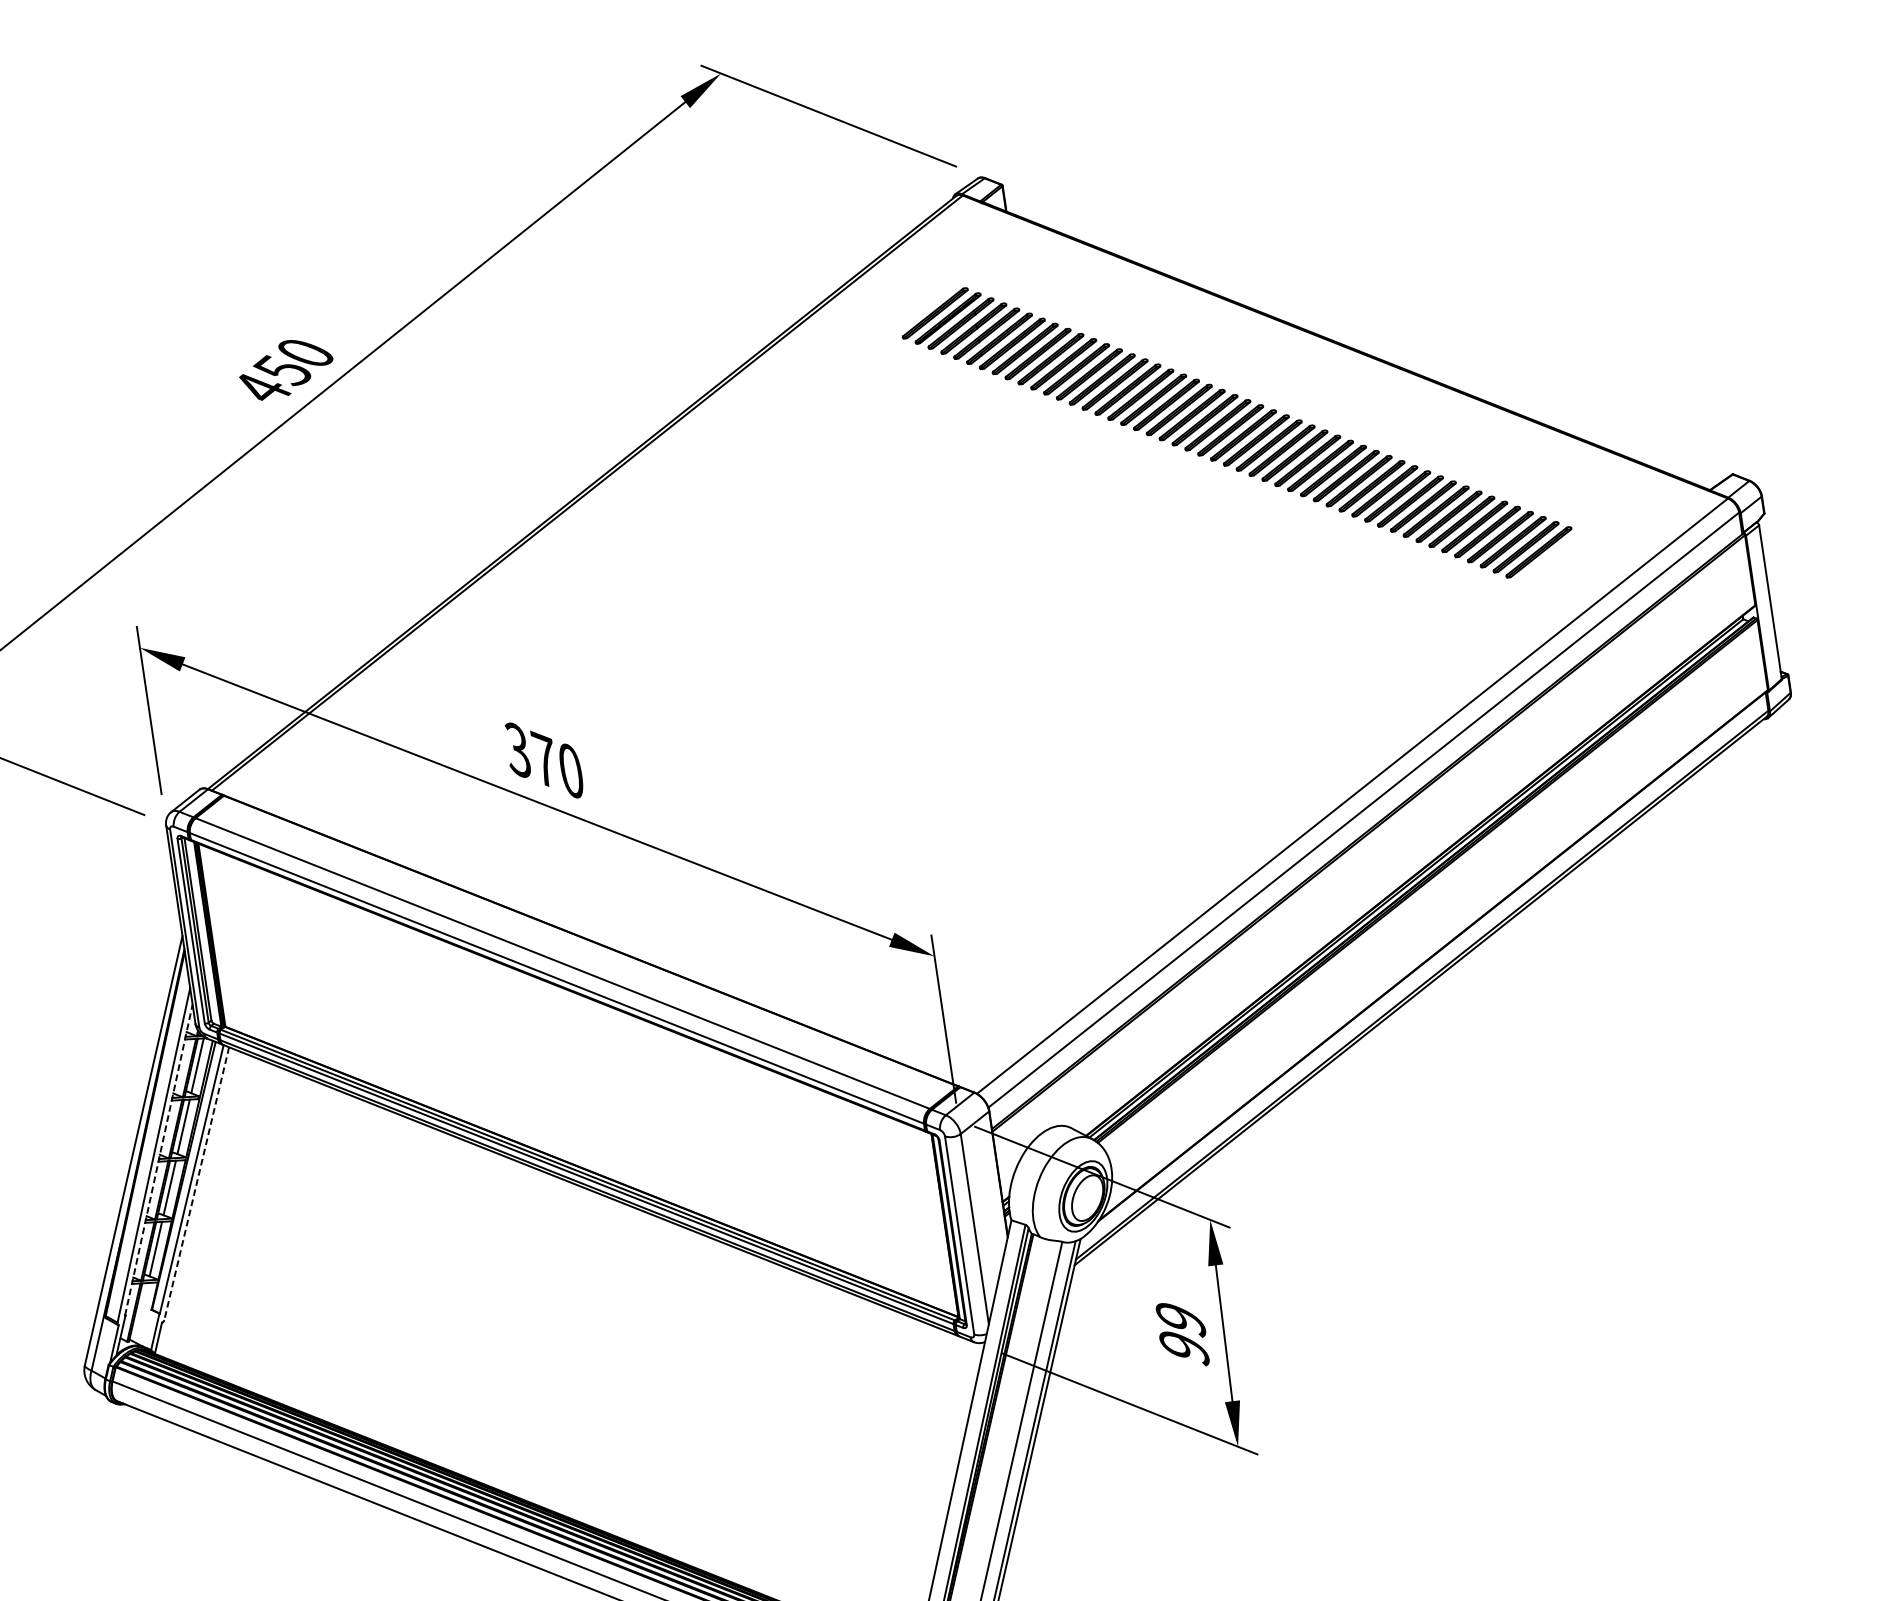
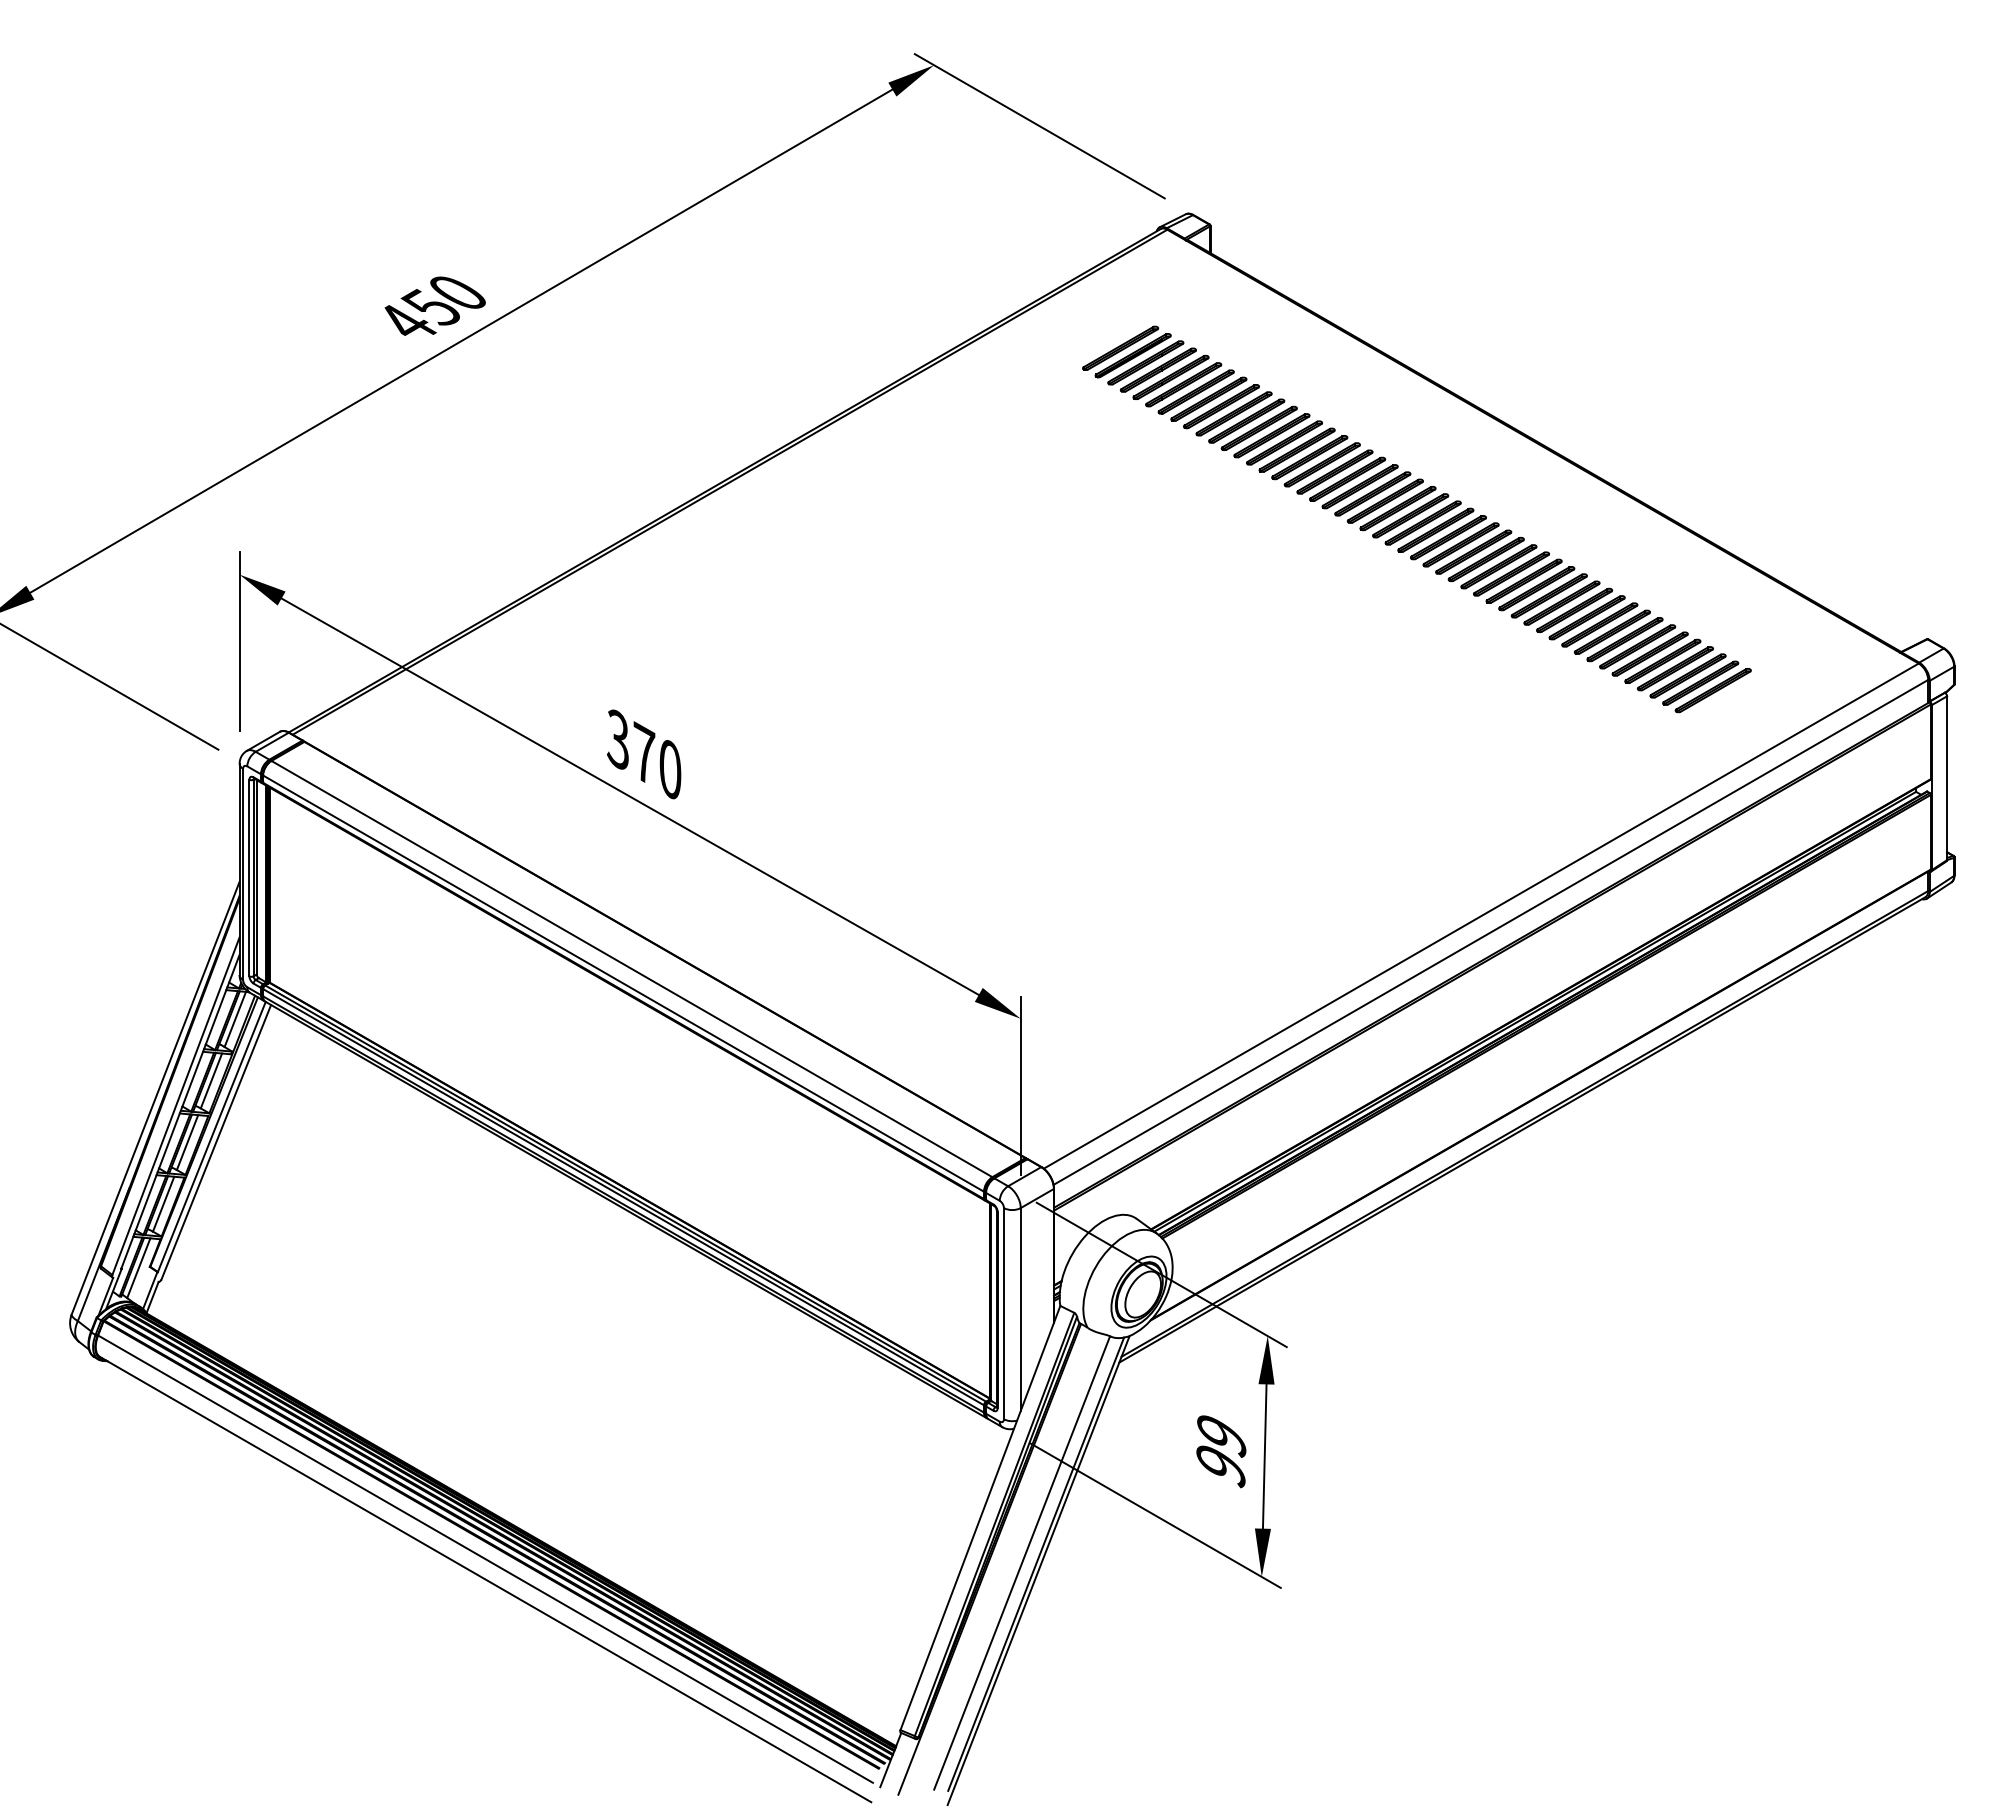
line: (158, 1159) -> (180, 1111), dashed -> solid
line: (196, 1183) -> (216, 1142), dashed -> solid
line: (141, 1312) -> (138, 1268), added

